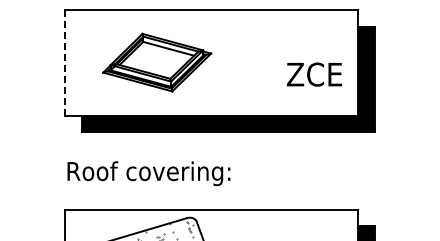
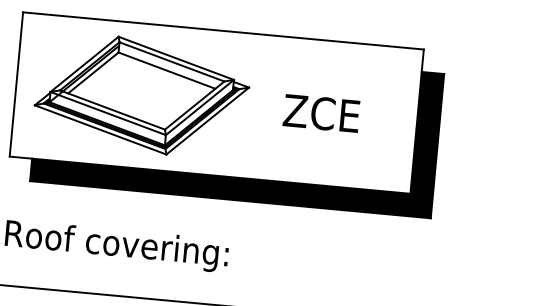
part: (157, 62) -> (142, 95), size x1.43
line: (65, 63) -> (16, 85), dashed -> solid
text: (314, 74) -> (321, 113), moved

